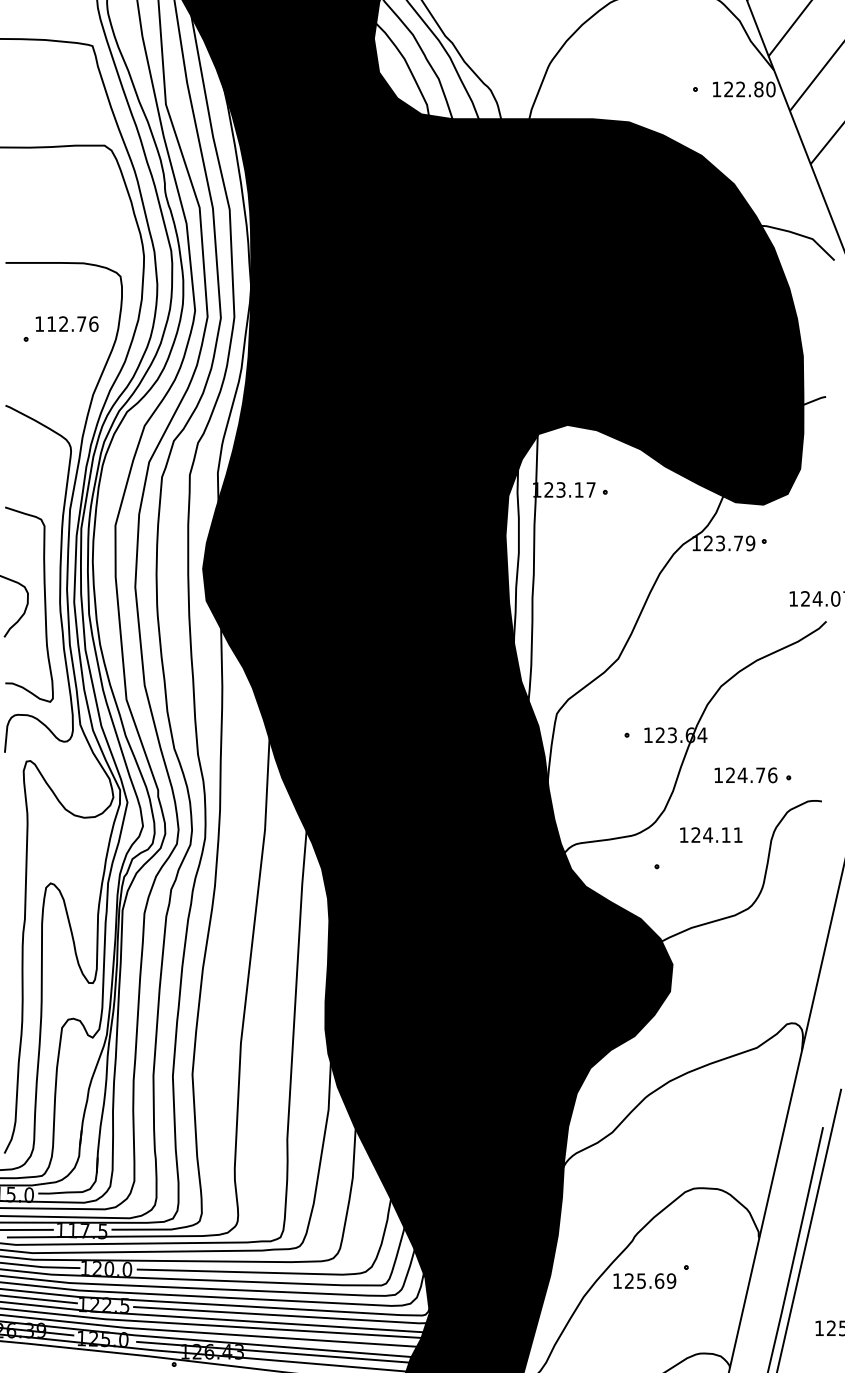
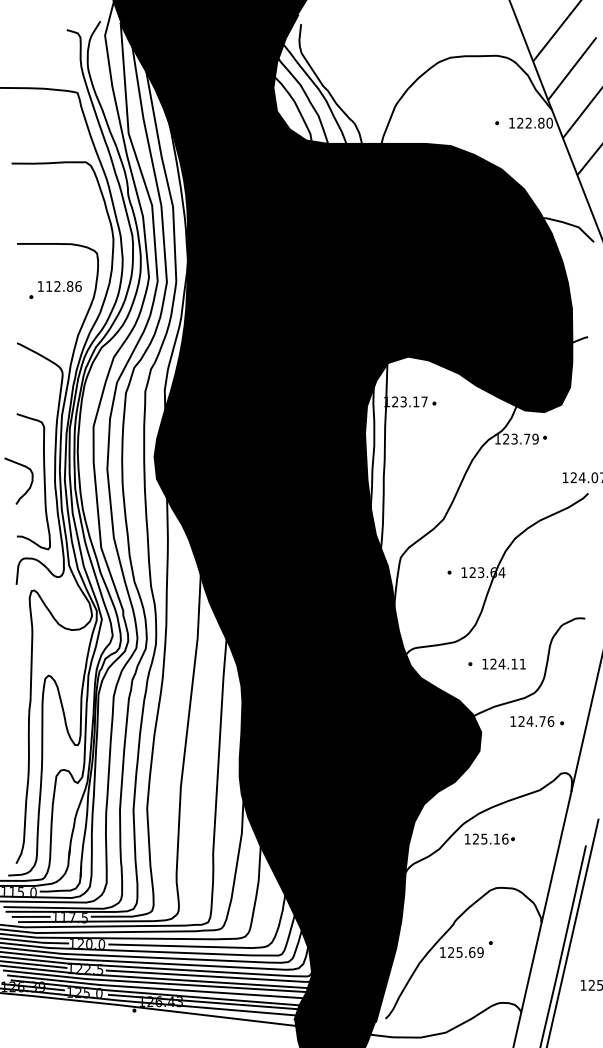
text: (82, 324) -> (70, 286), 112.76 -> 112.86
part: (751, 775) -> (536, 721), moved
text: (710, 834) -> (503, 663), moved
part: (684, 1117) -> (489, 838), added

